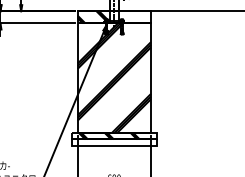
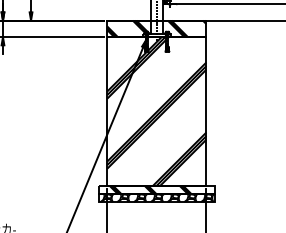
hatch: (136, 17) -> (186, 29), added
hatch: (114, 142) -> (157, 198), added

